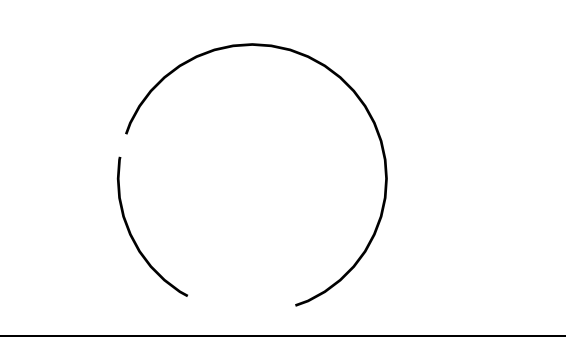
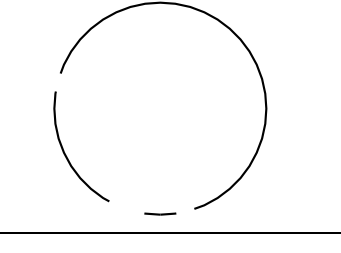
line: (252, 312) -> (160, 214), added

